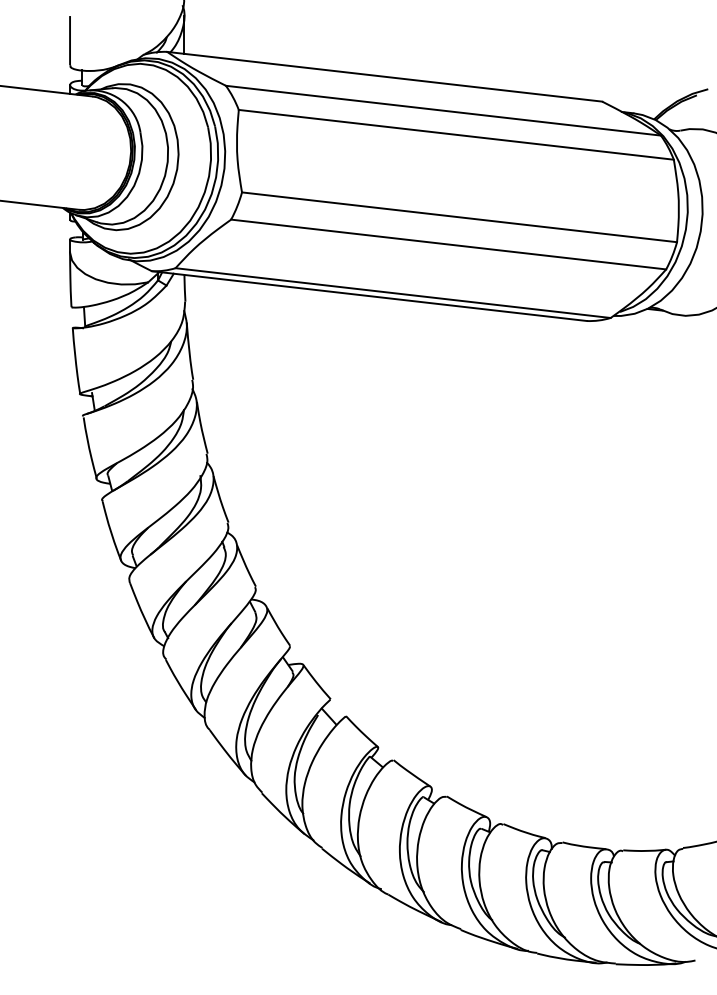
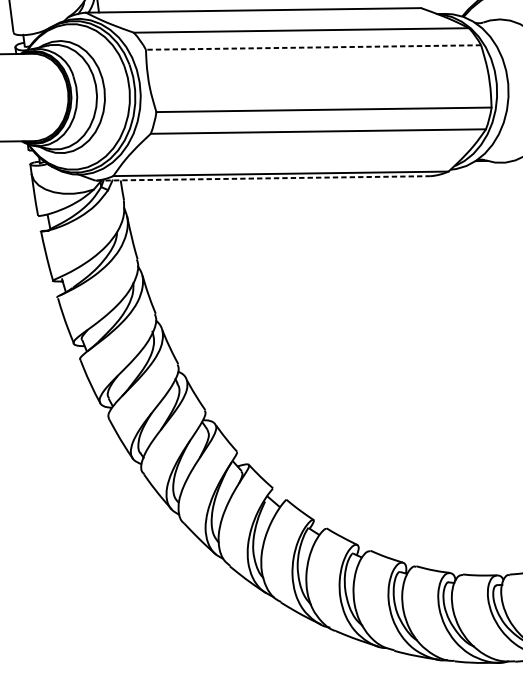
line: (456, 134) -> (313, 47), solid -> dashed
line: (369, 296) -> (263, 178), solid -> dashed

